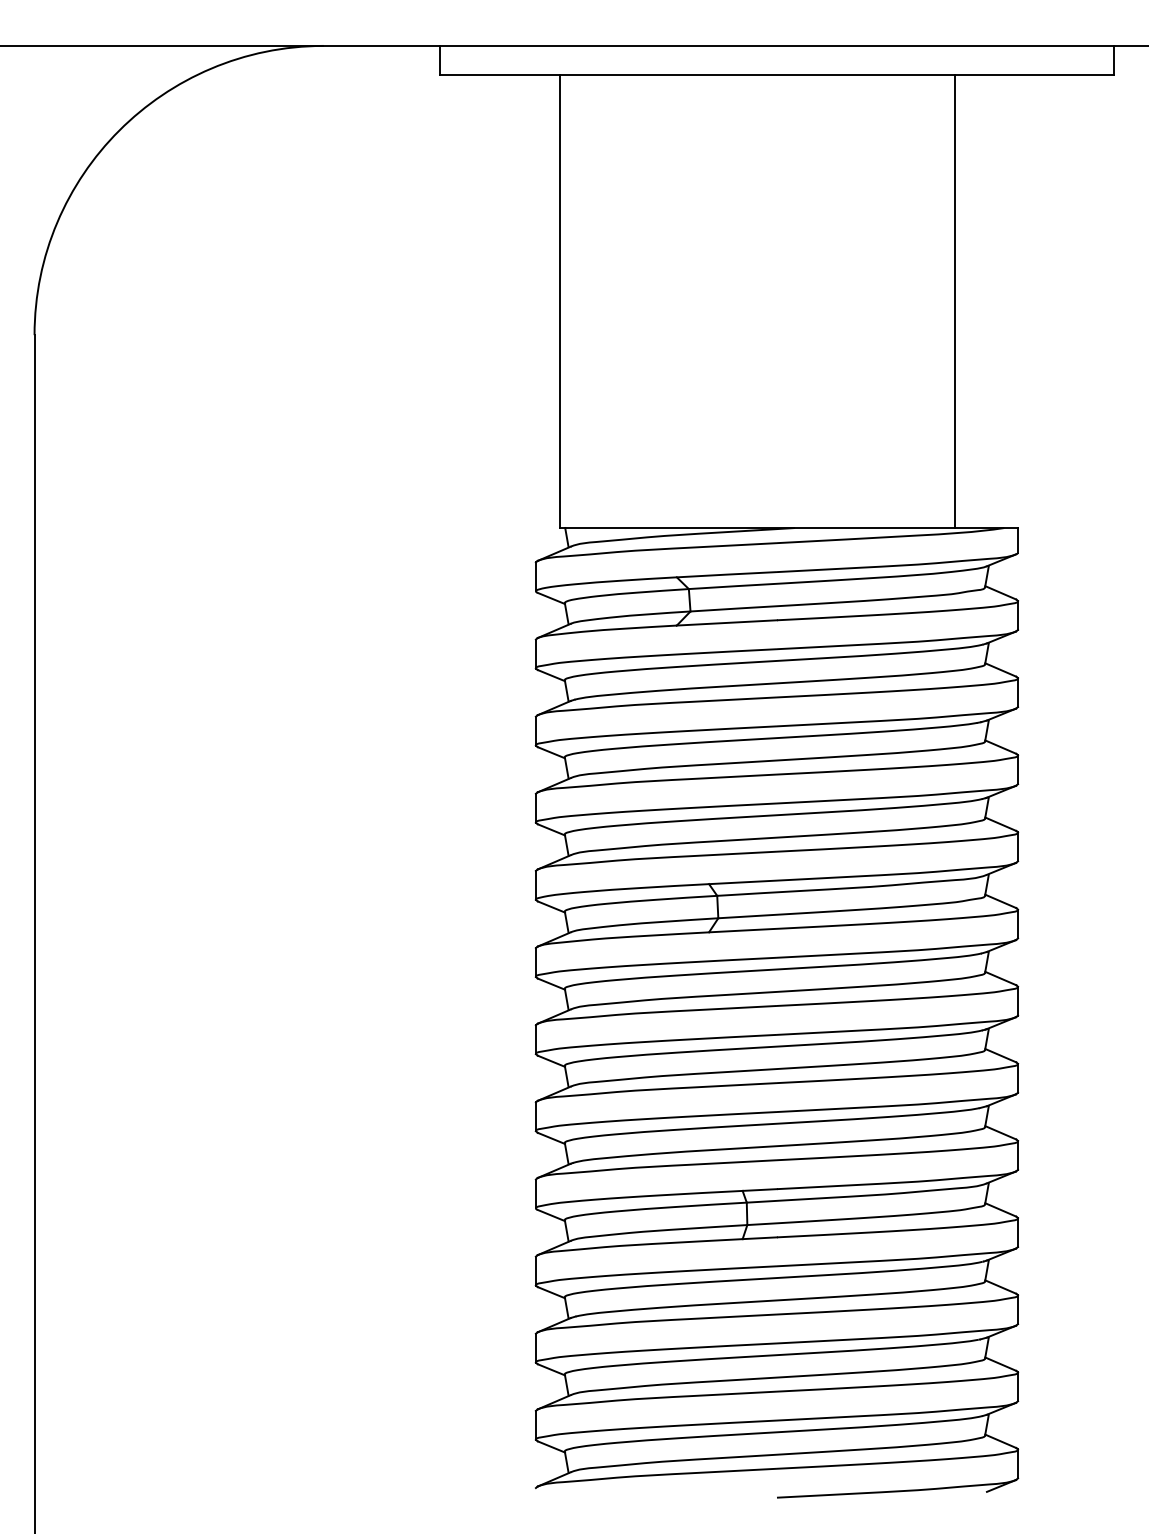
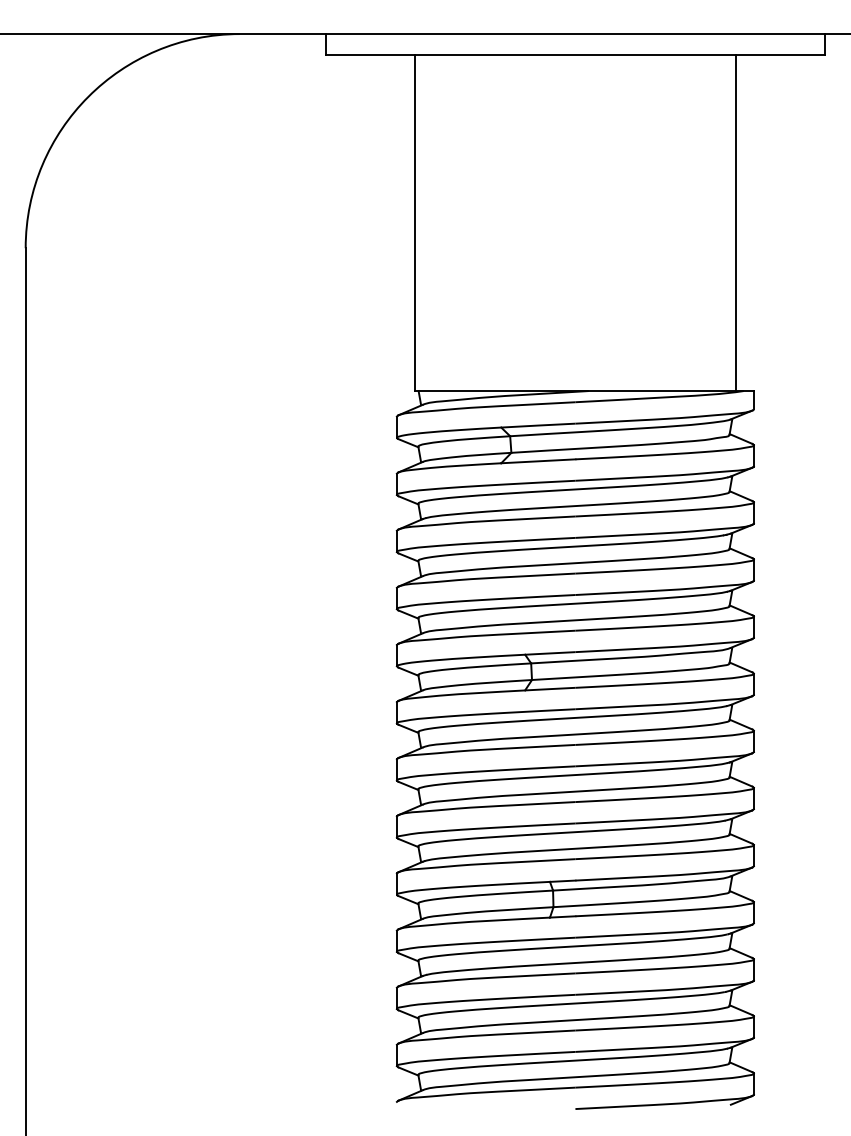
line: (955, 301) -> (736, 223), moved

